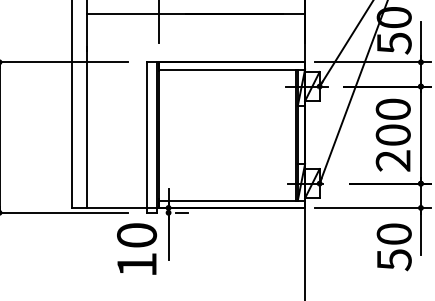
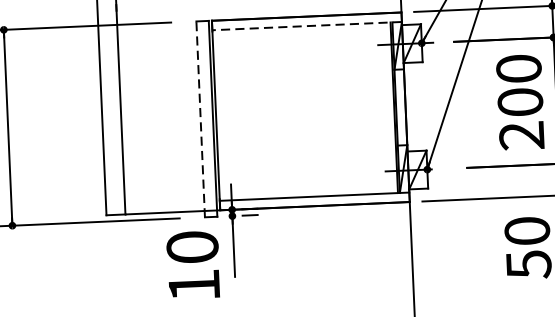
line: (232, 69) -> (307, 26), solid -> dashed
line: (147, 137) -> (200, 119), solid -> dashed

